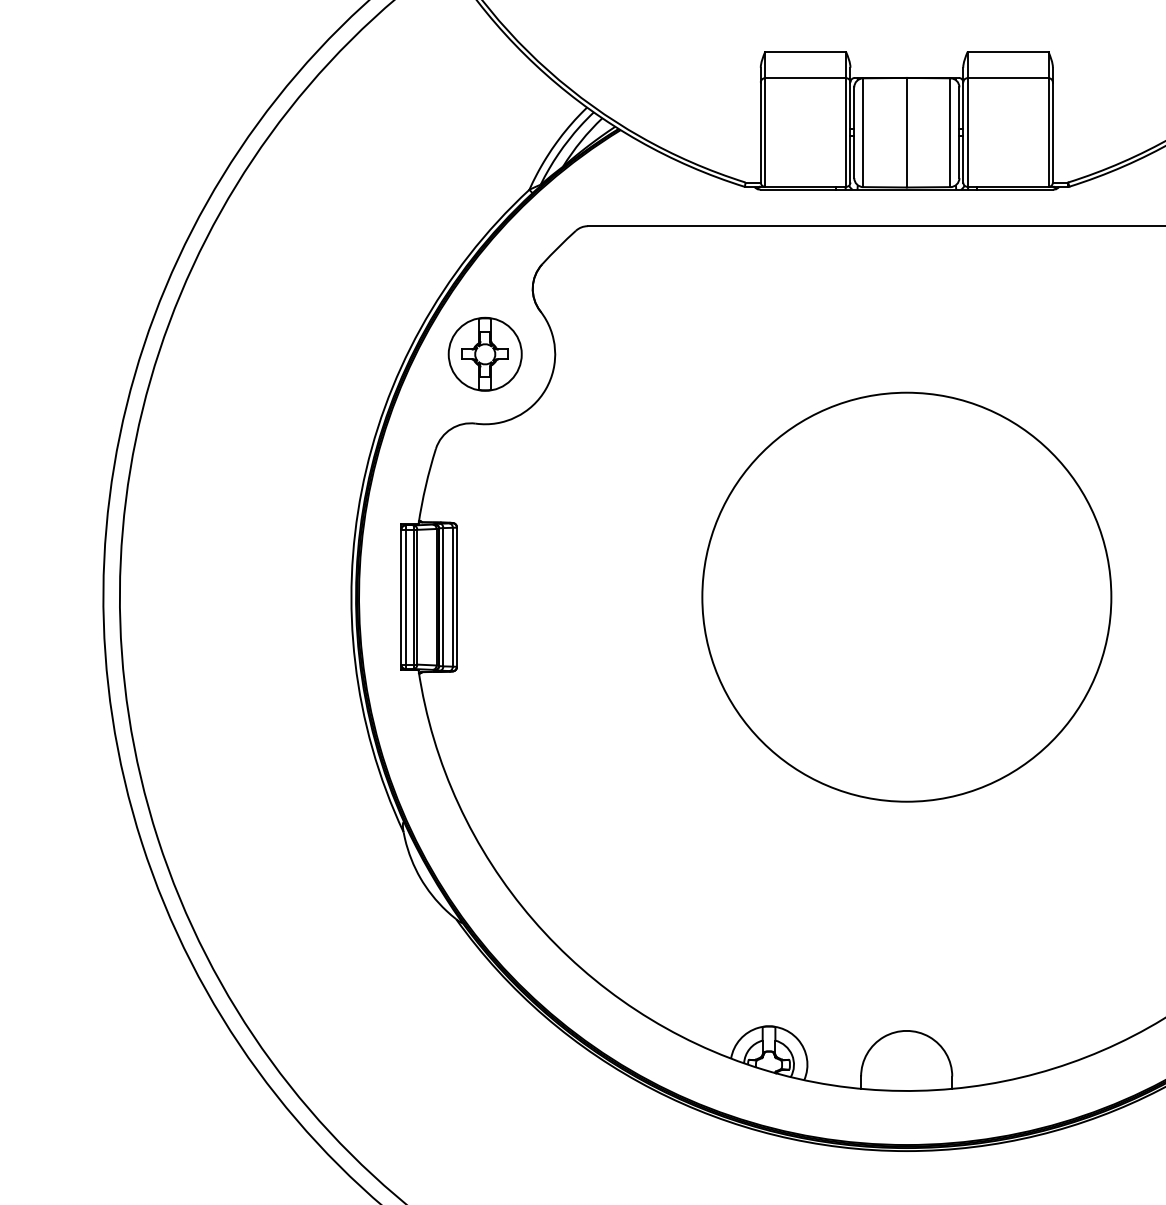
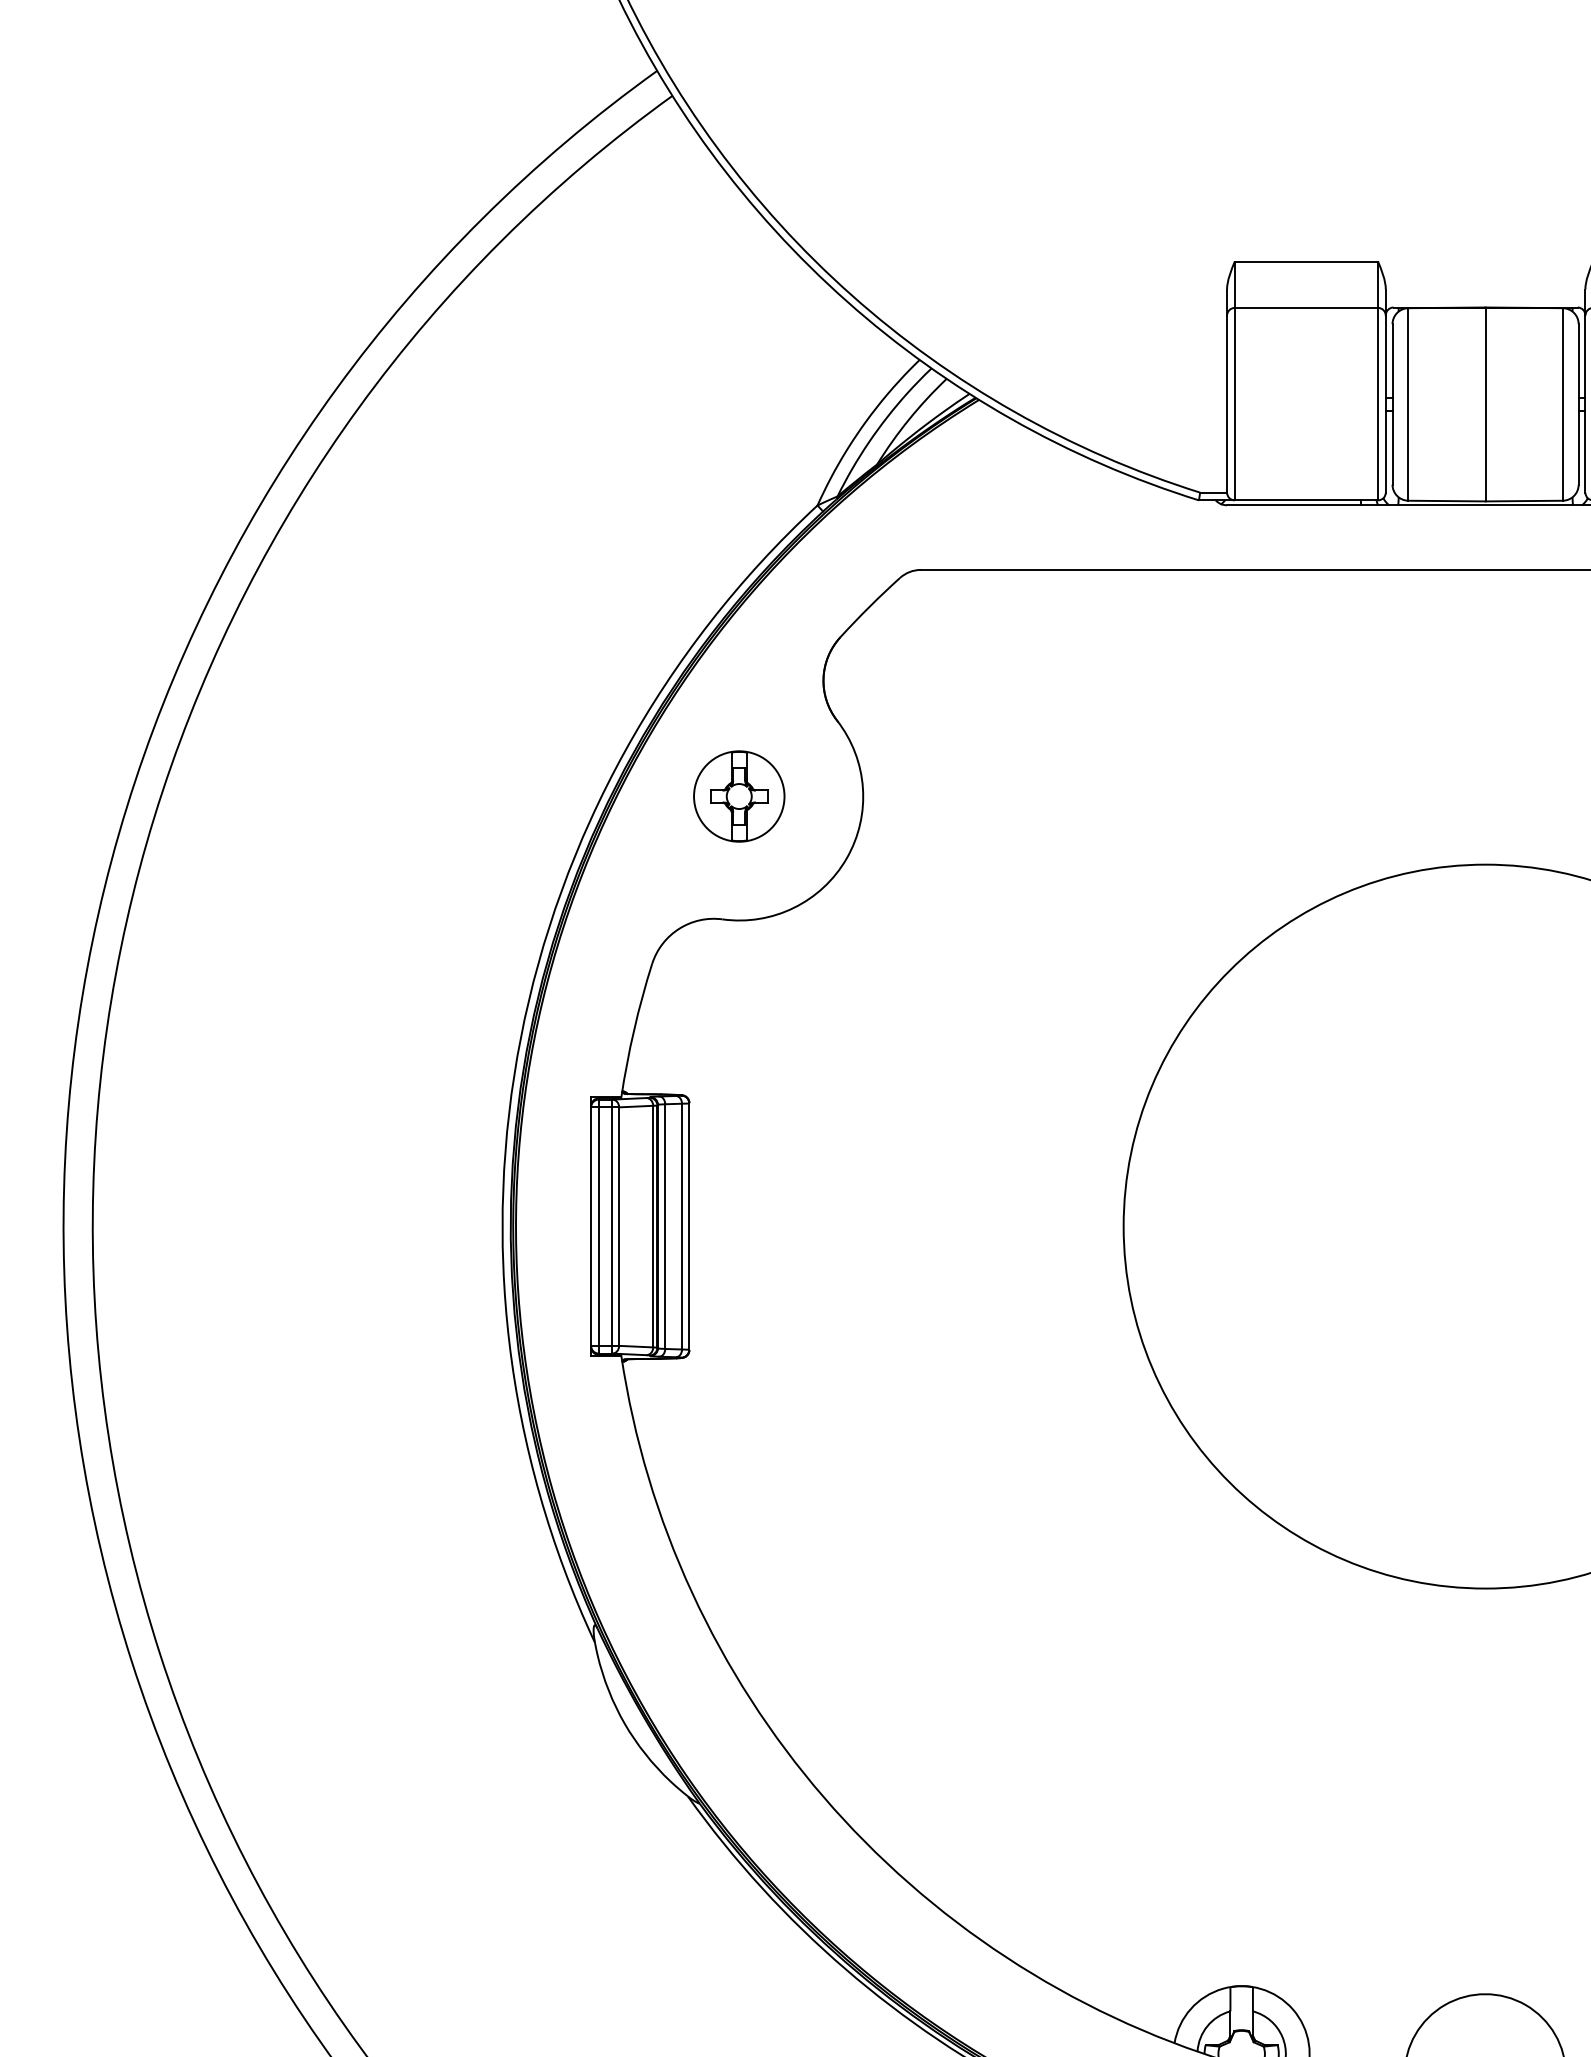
part: (484, 353) -> (738, 795), size x0.7

